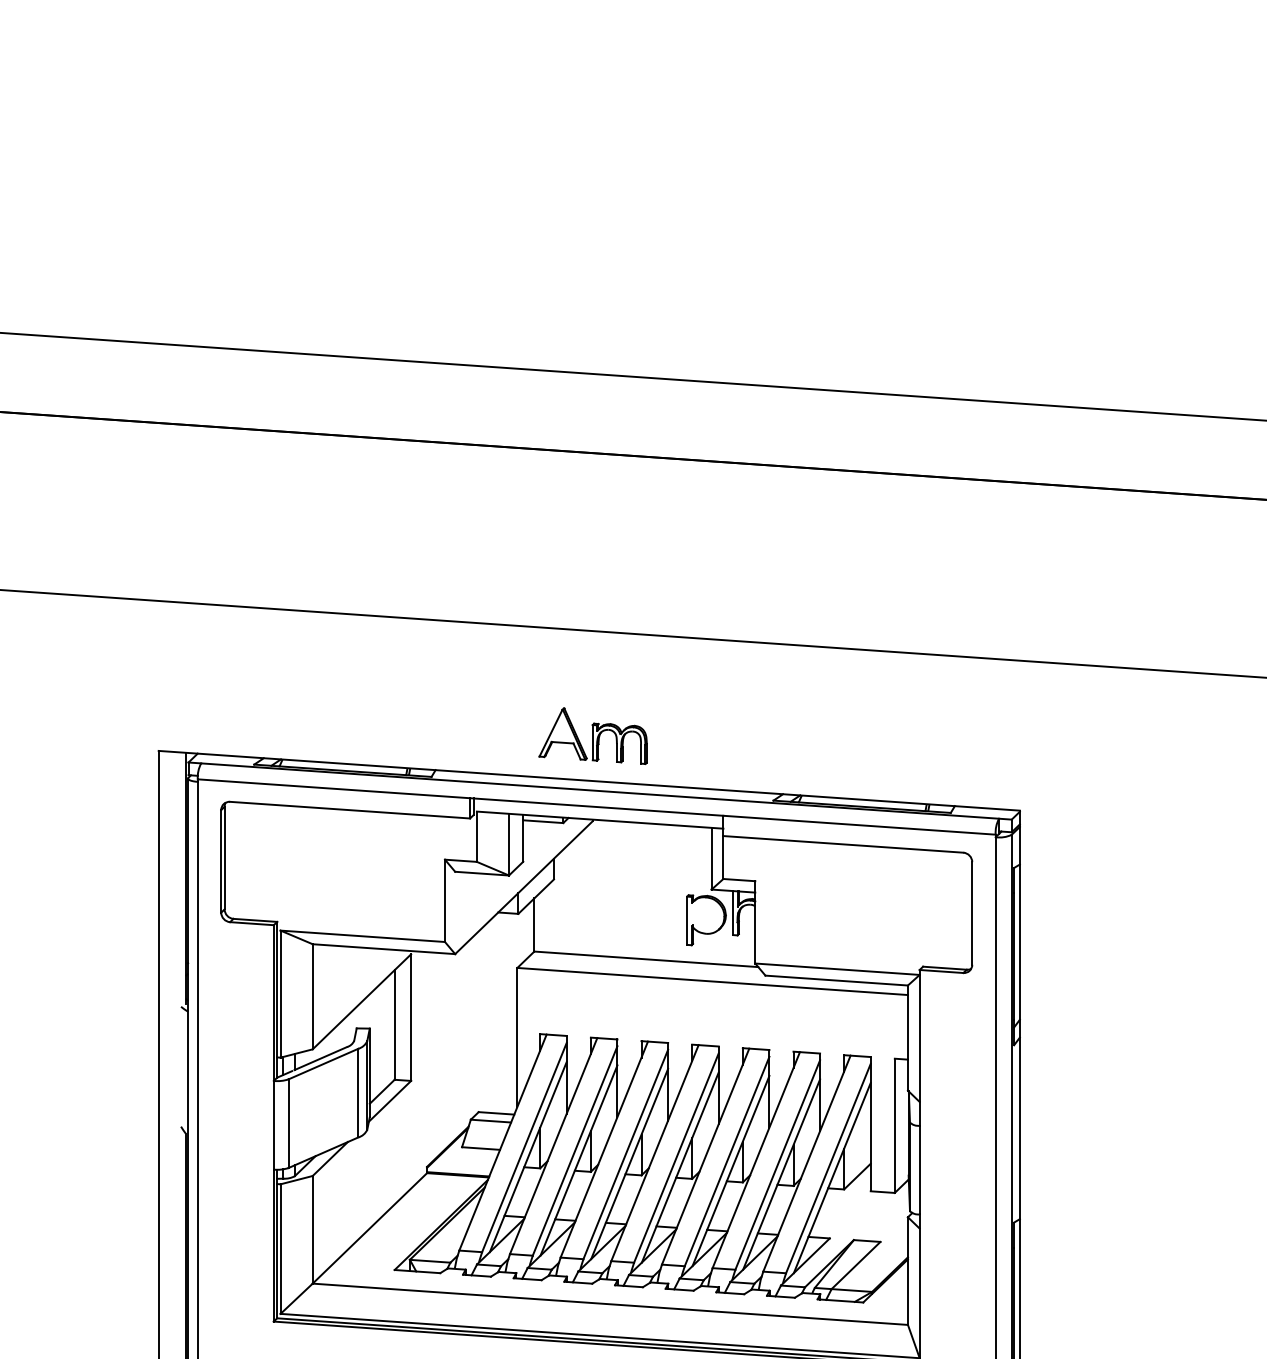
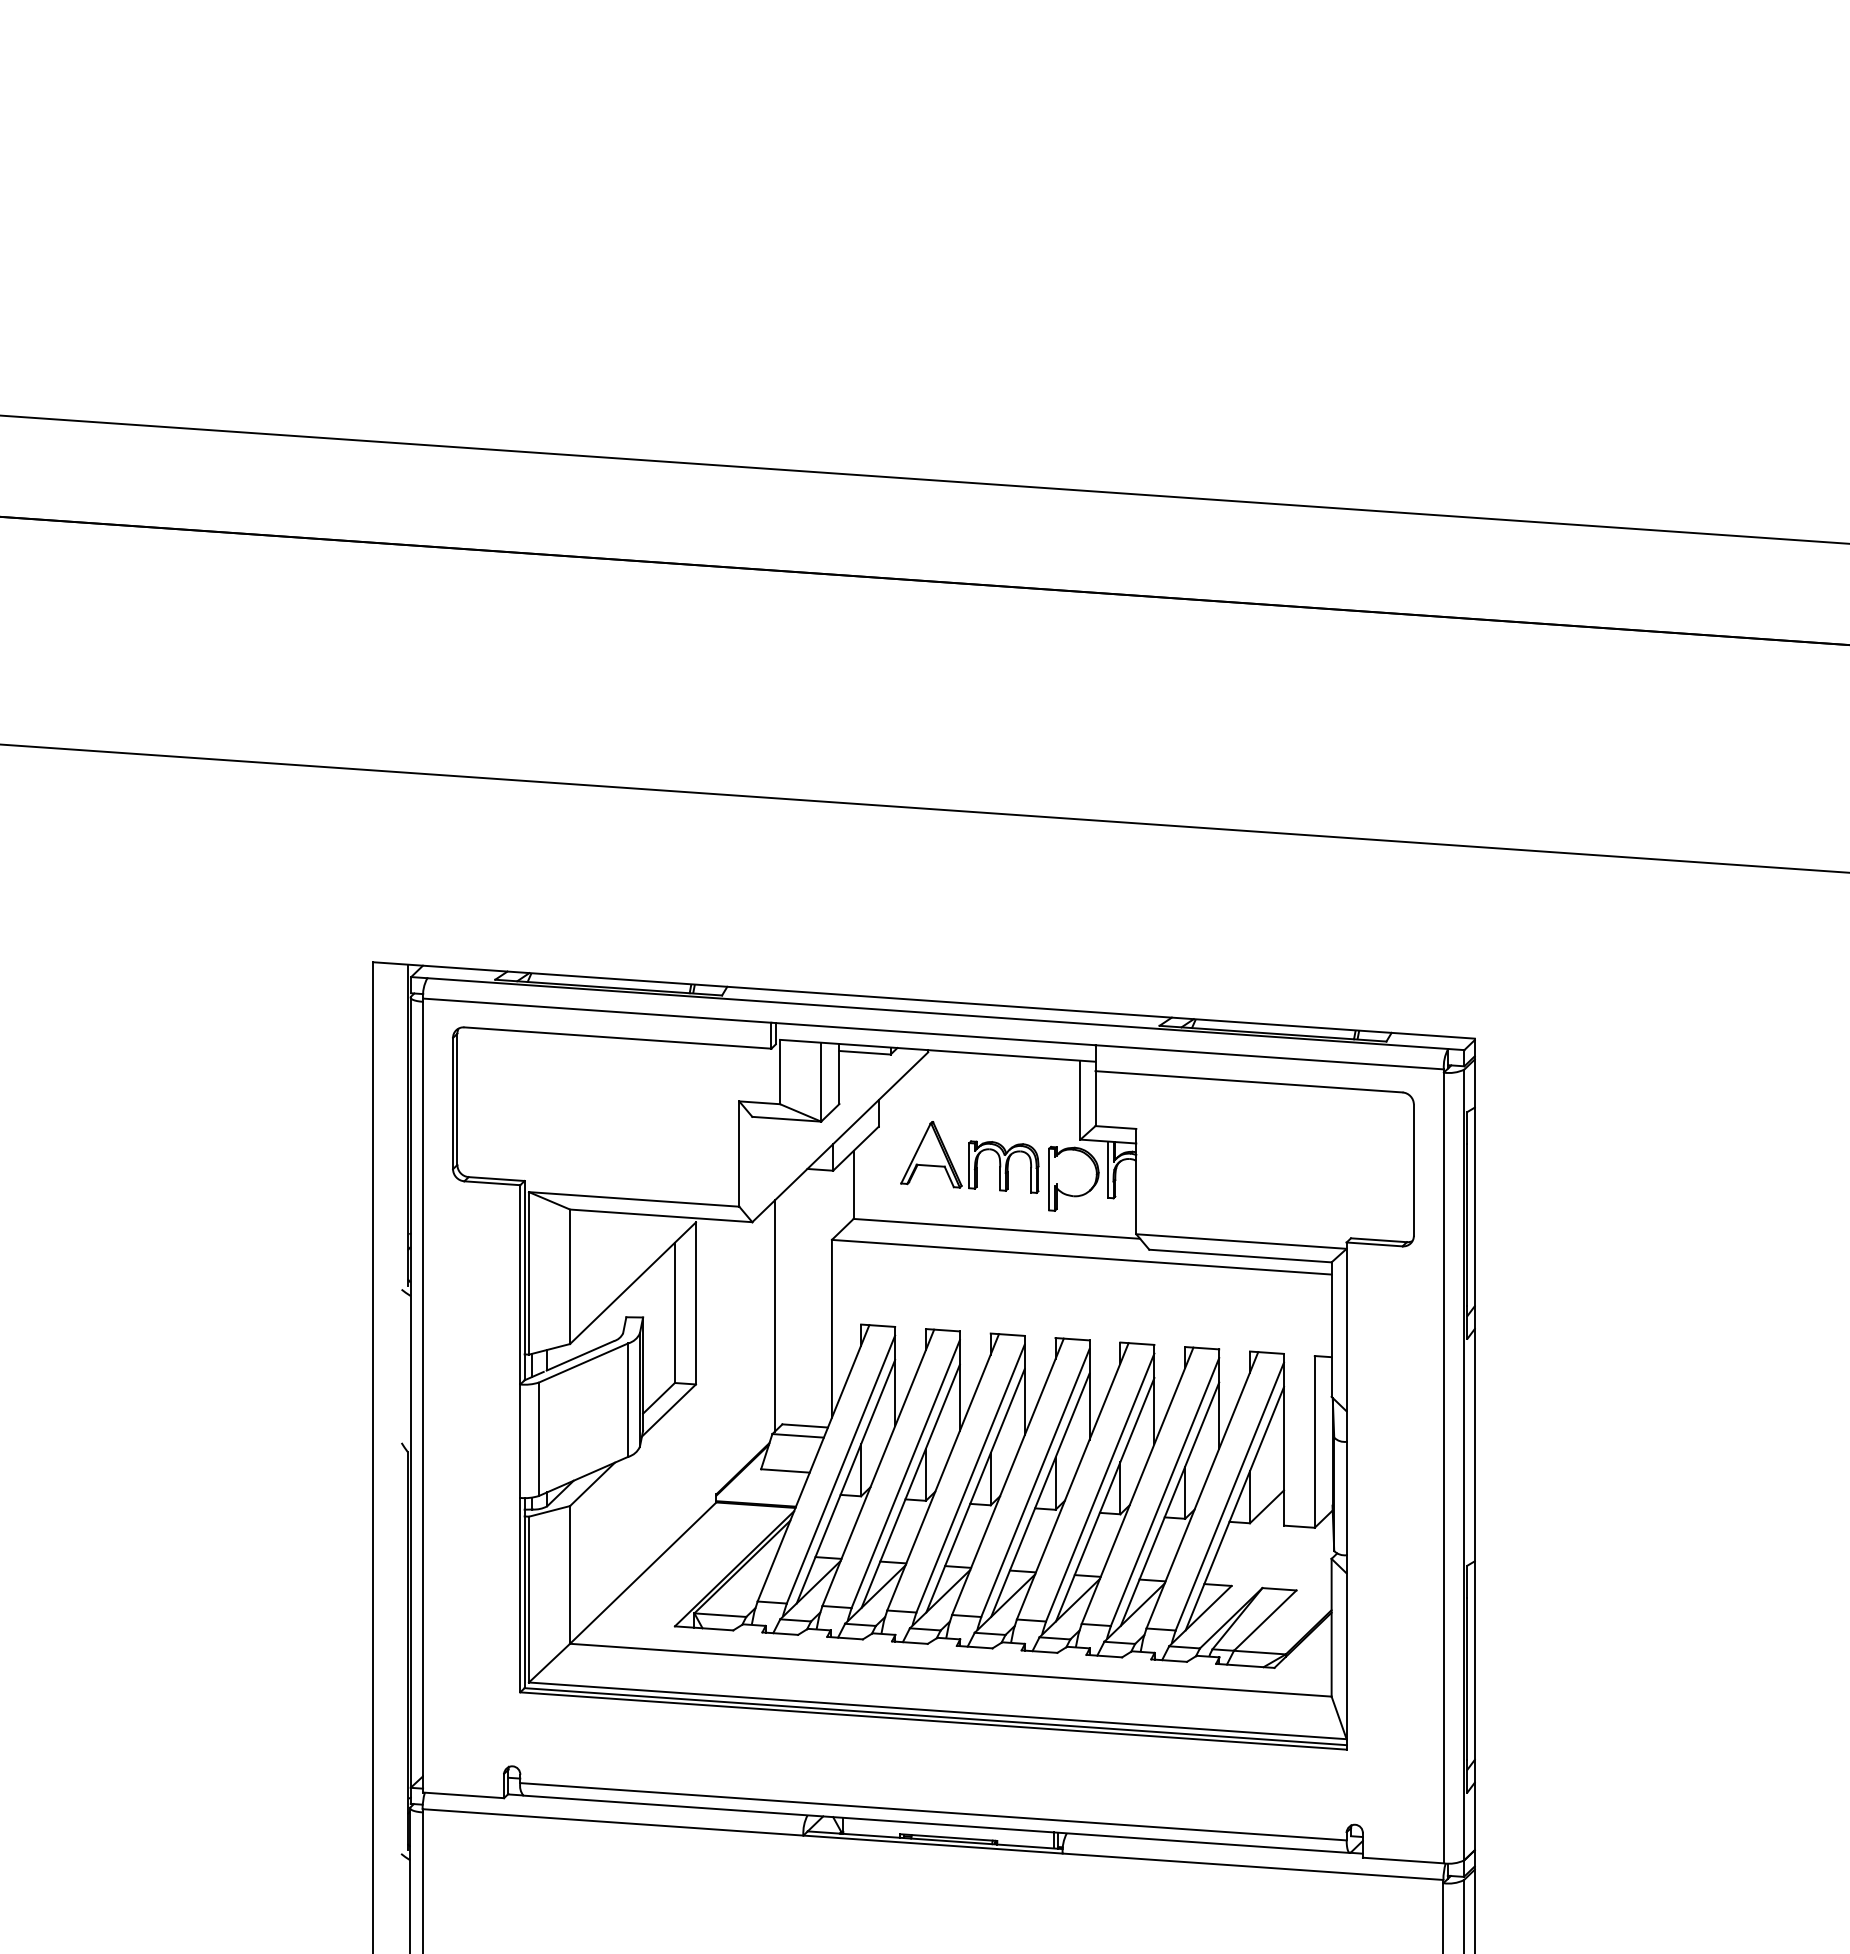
part: (592, 736) -> (969, 1157), moved
line: (472, 1027) -> (774, 1315), added

